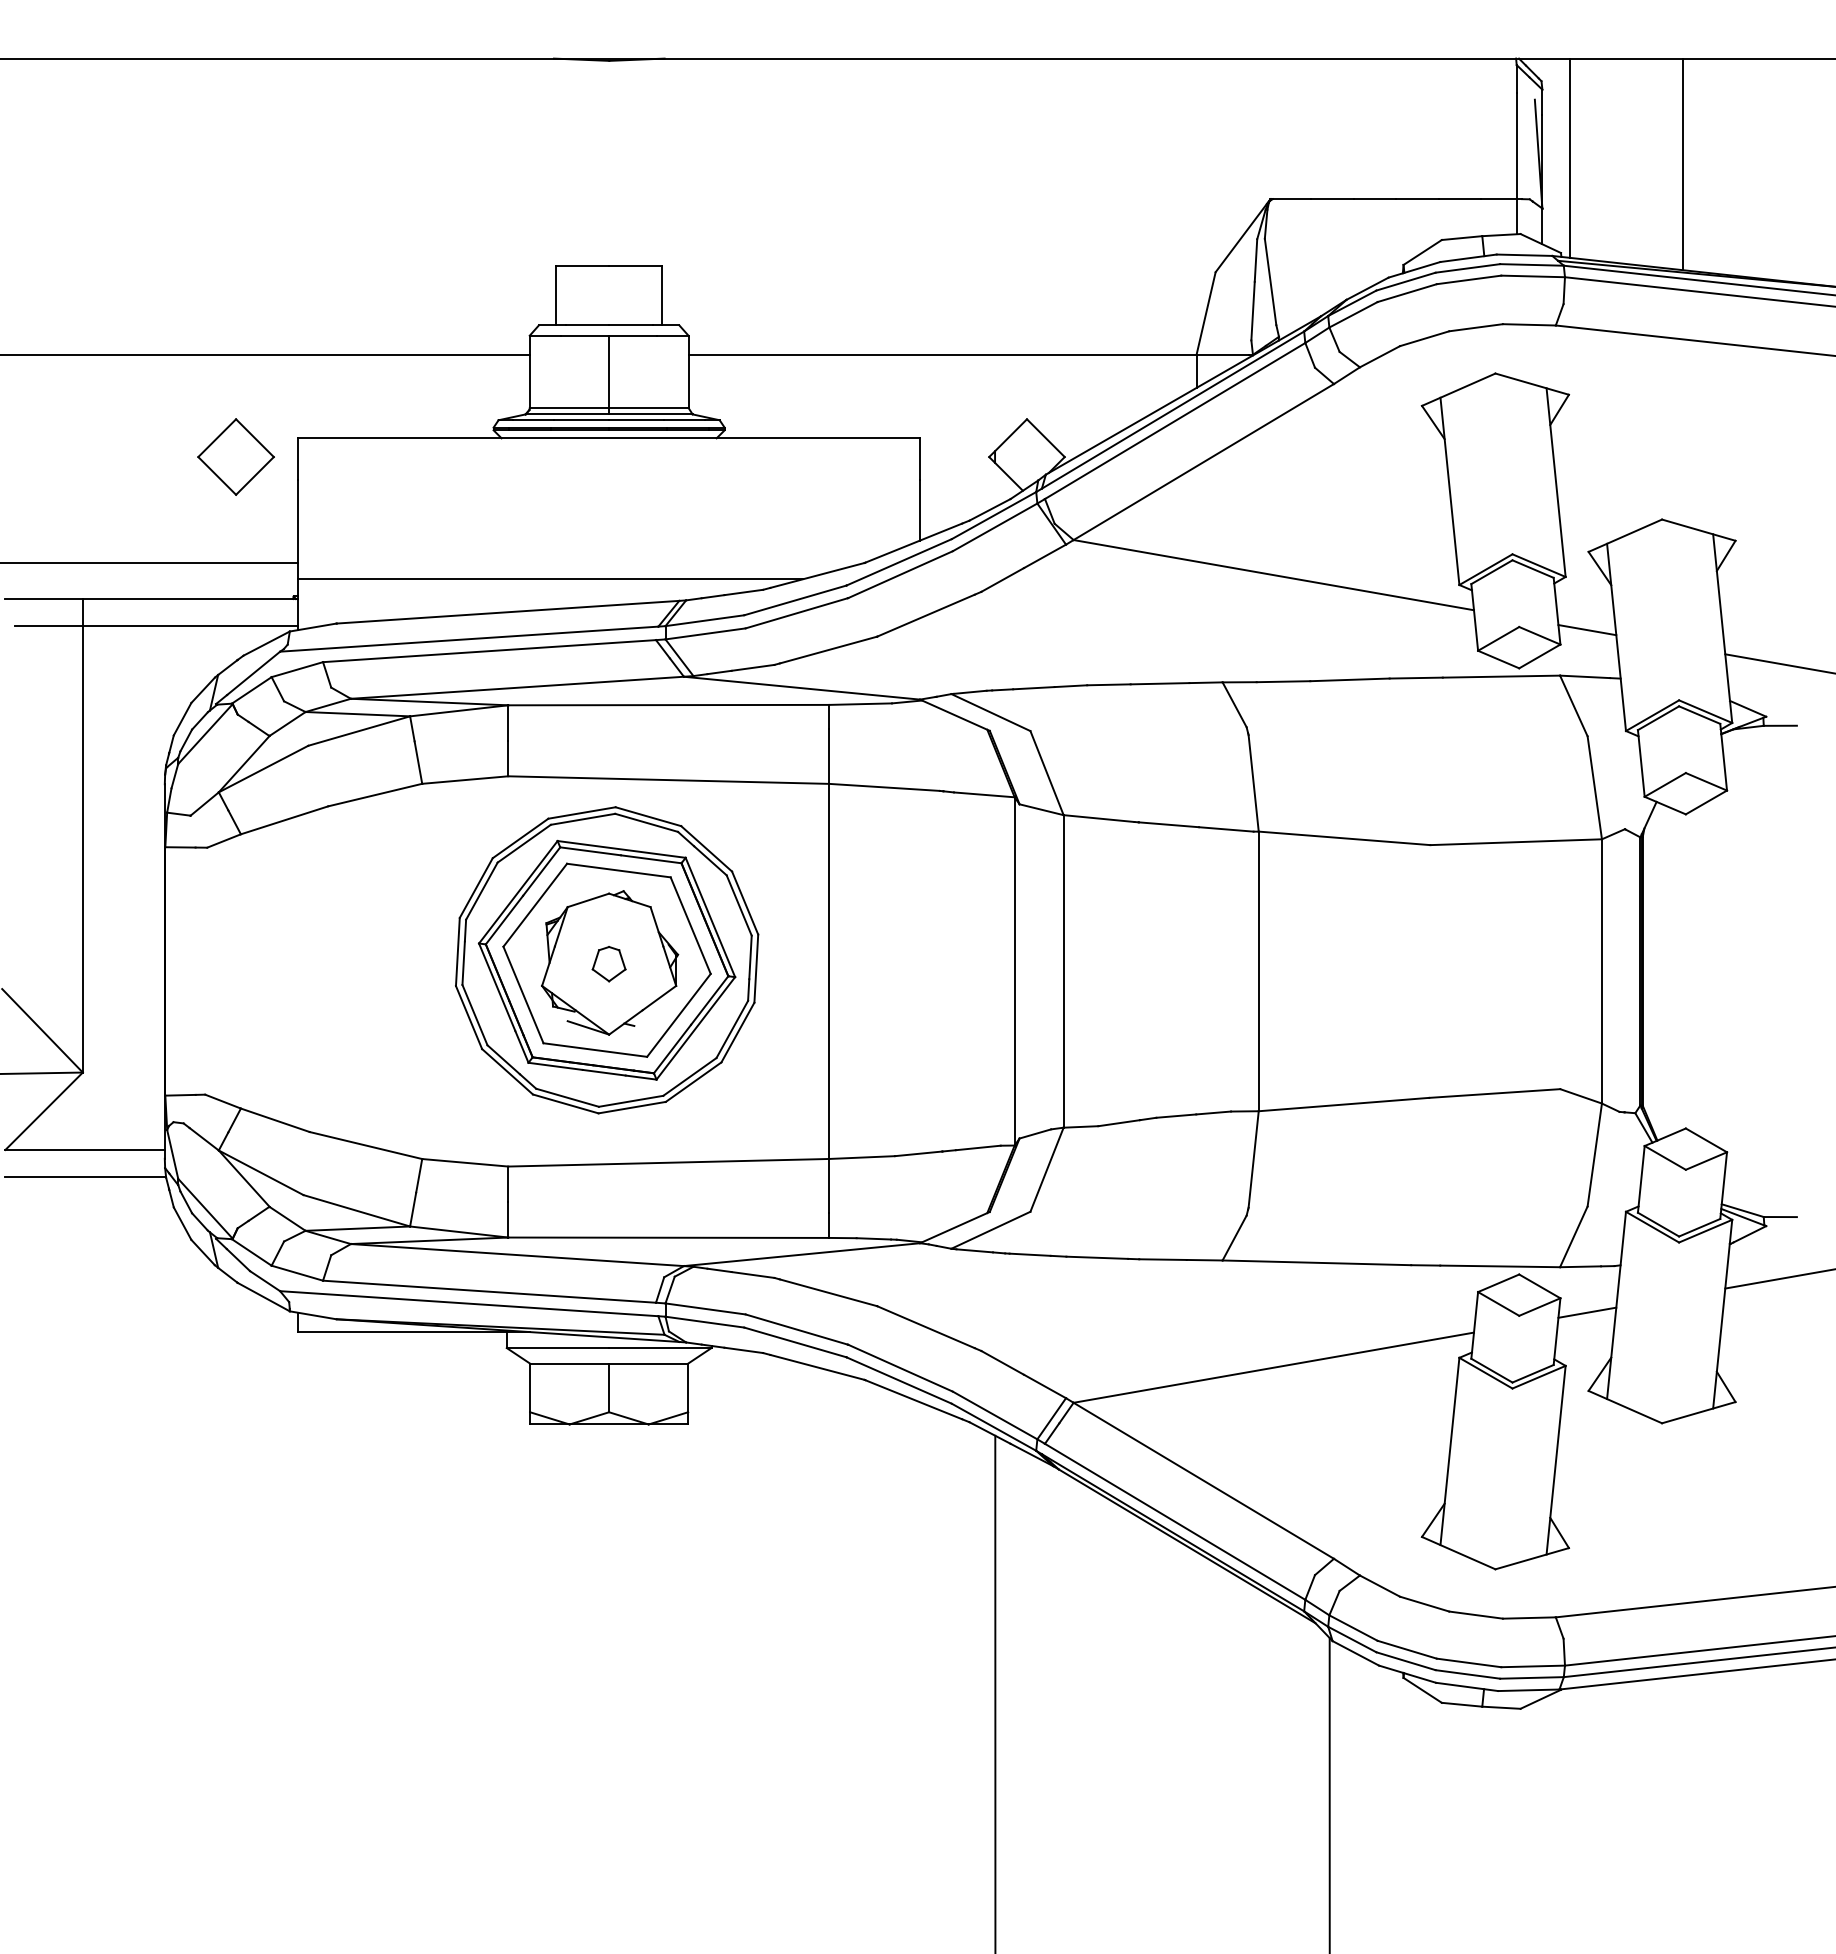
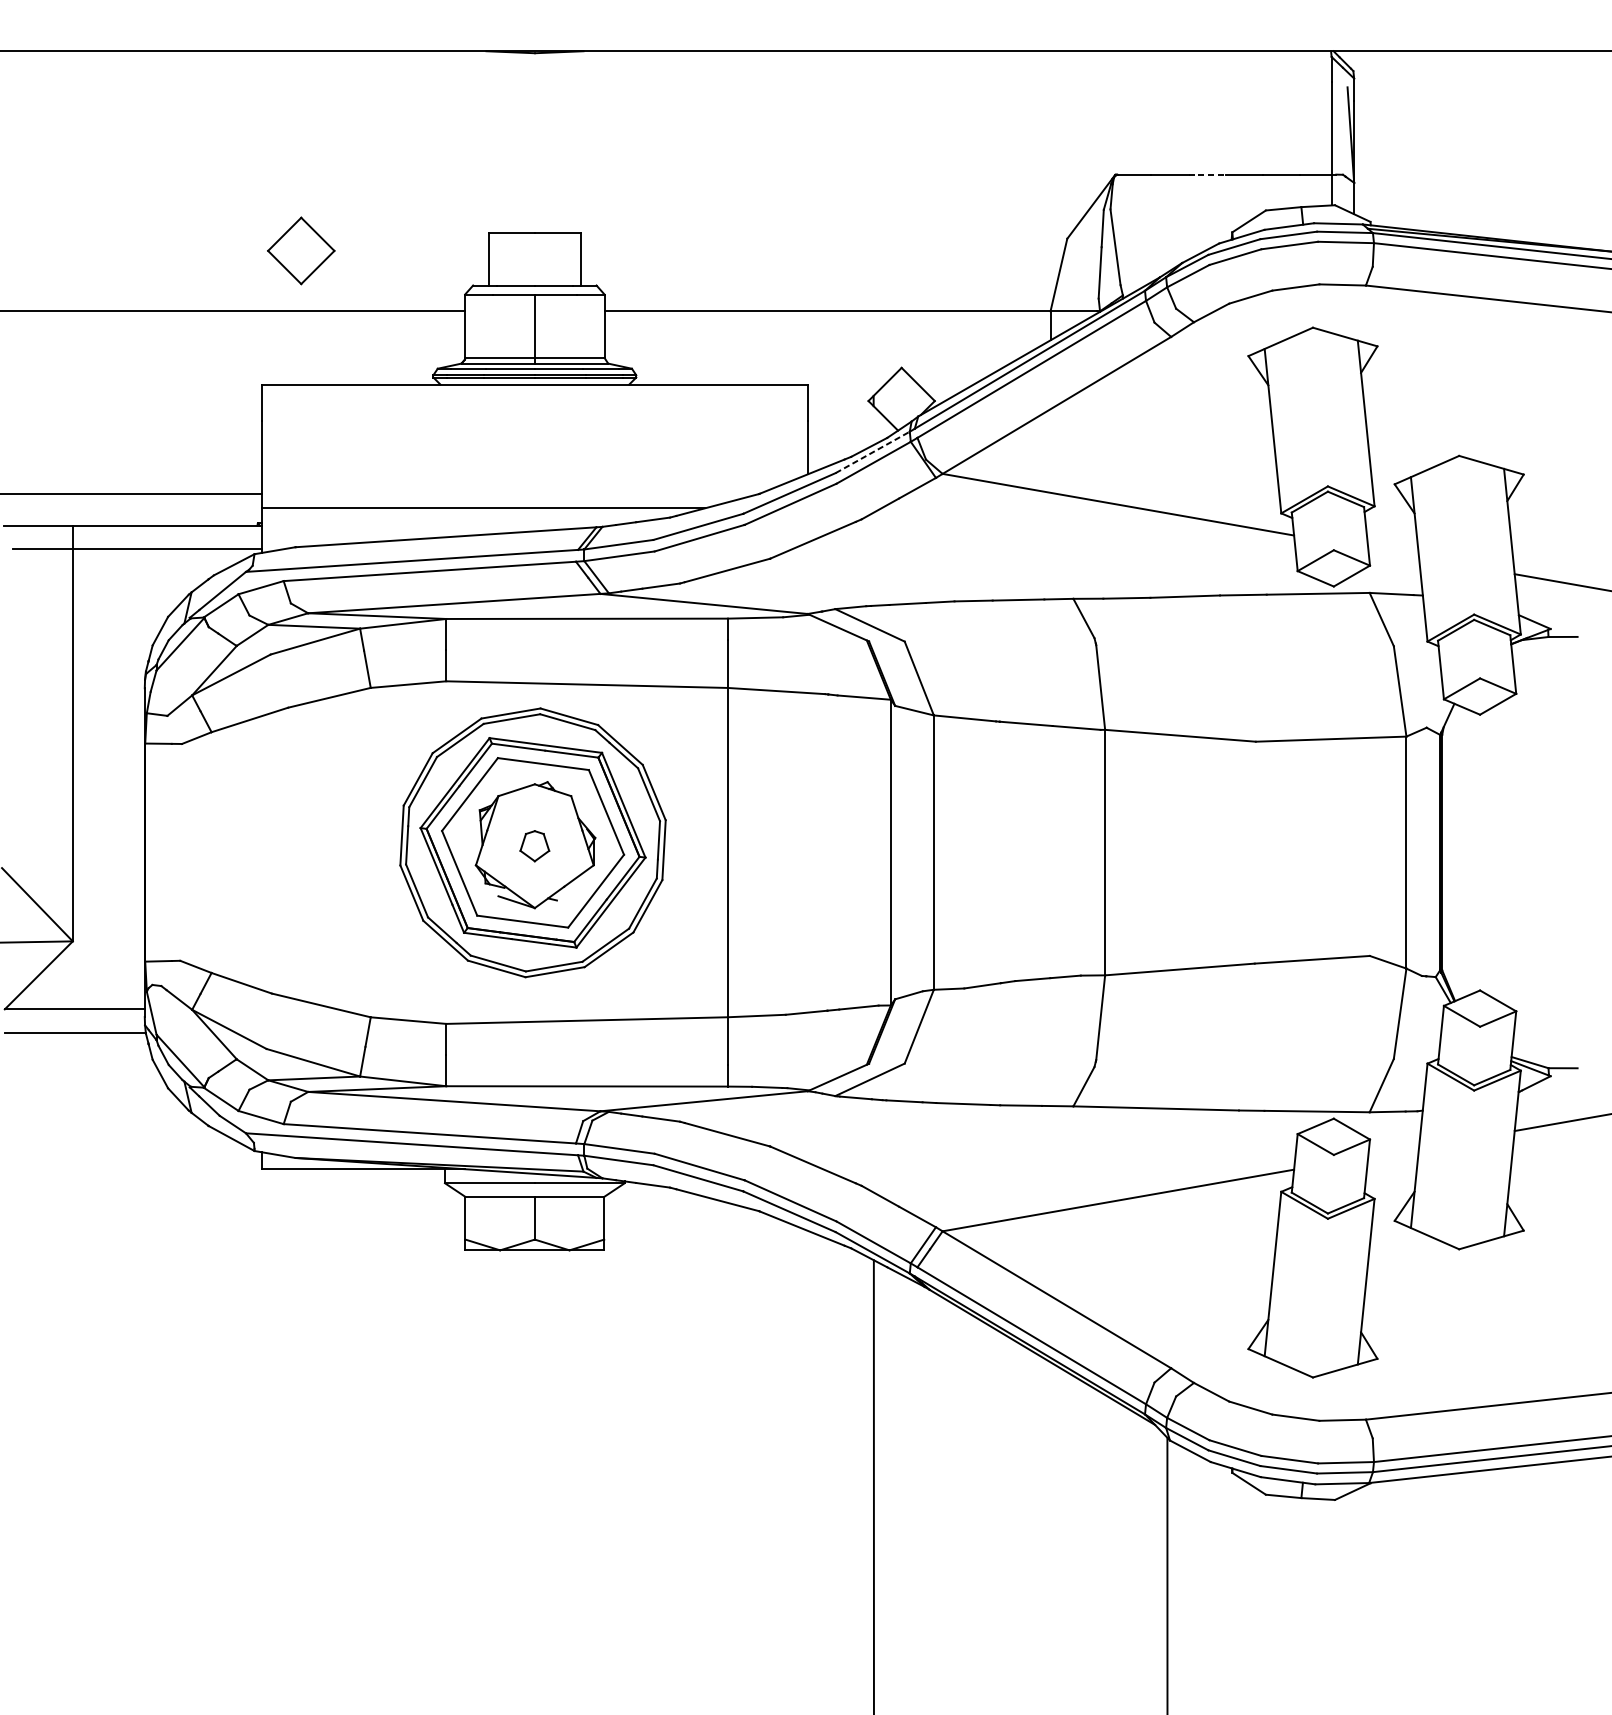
line: (1570, 157) -> (1378, 138), removed
line: (1682, 164) -> (1477, 144), removed
line: (1375, 199) -> (1207, 174), solid -> dashed
part: (235, 456) -> (300, 250), moved
line: (994, 515) -> (873, 452), solid -> dashed
line: (1587, 630) -> (1393, 553), removed
line: (1587, 1312) -> (1393, 1152), removed

